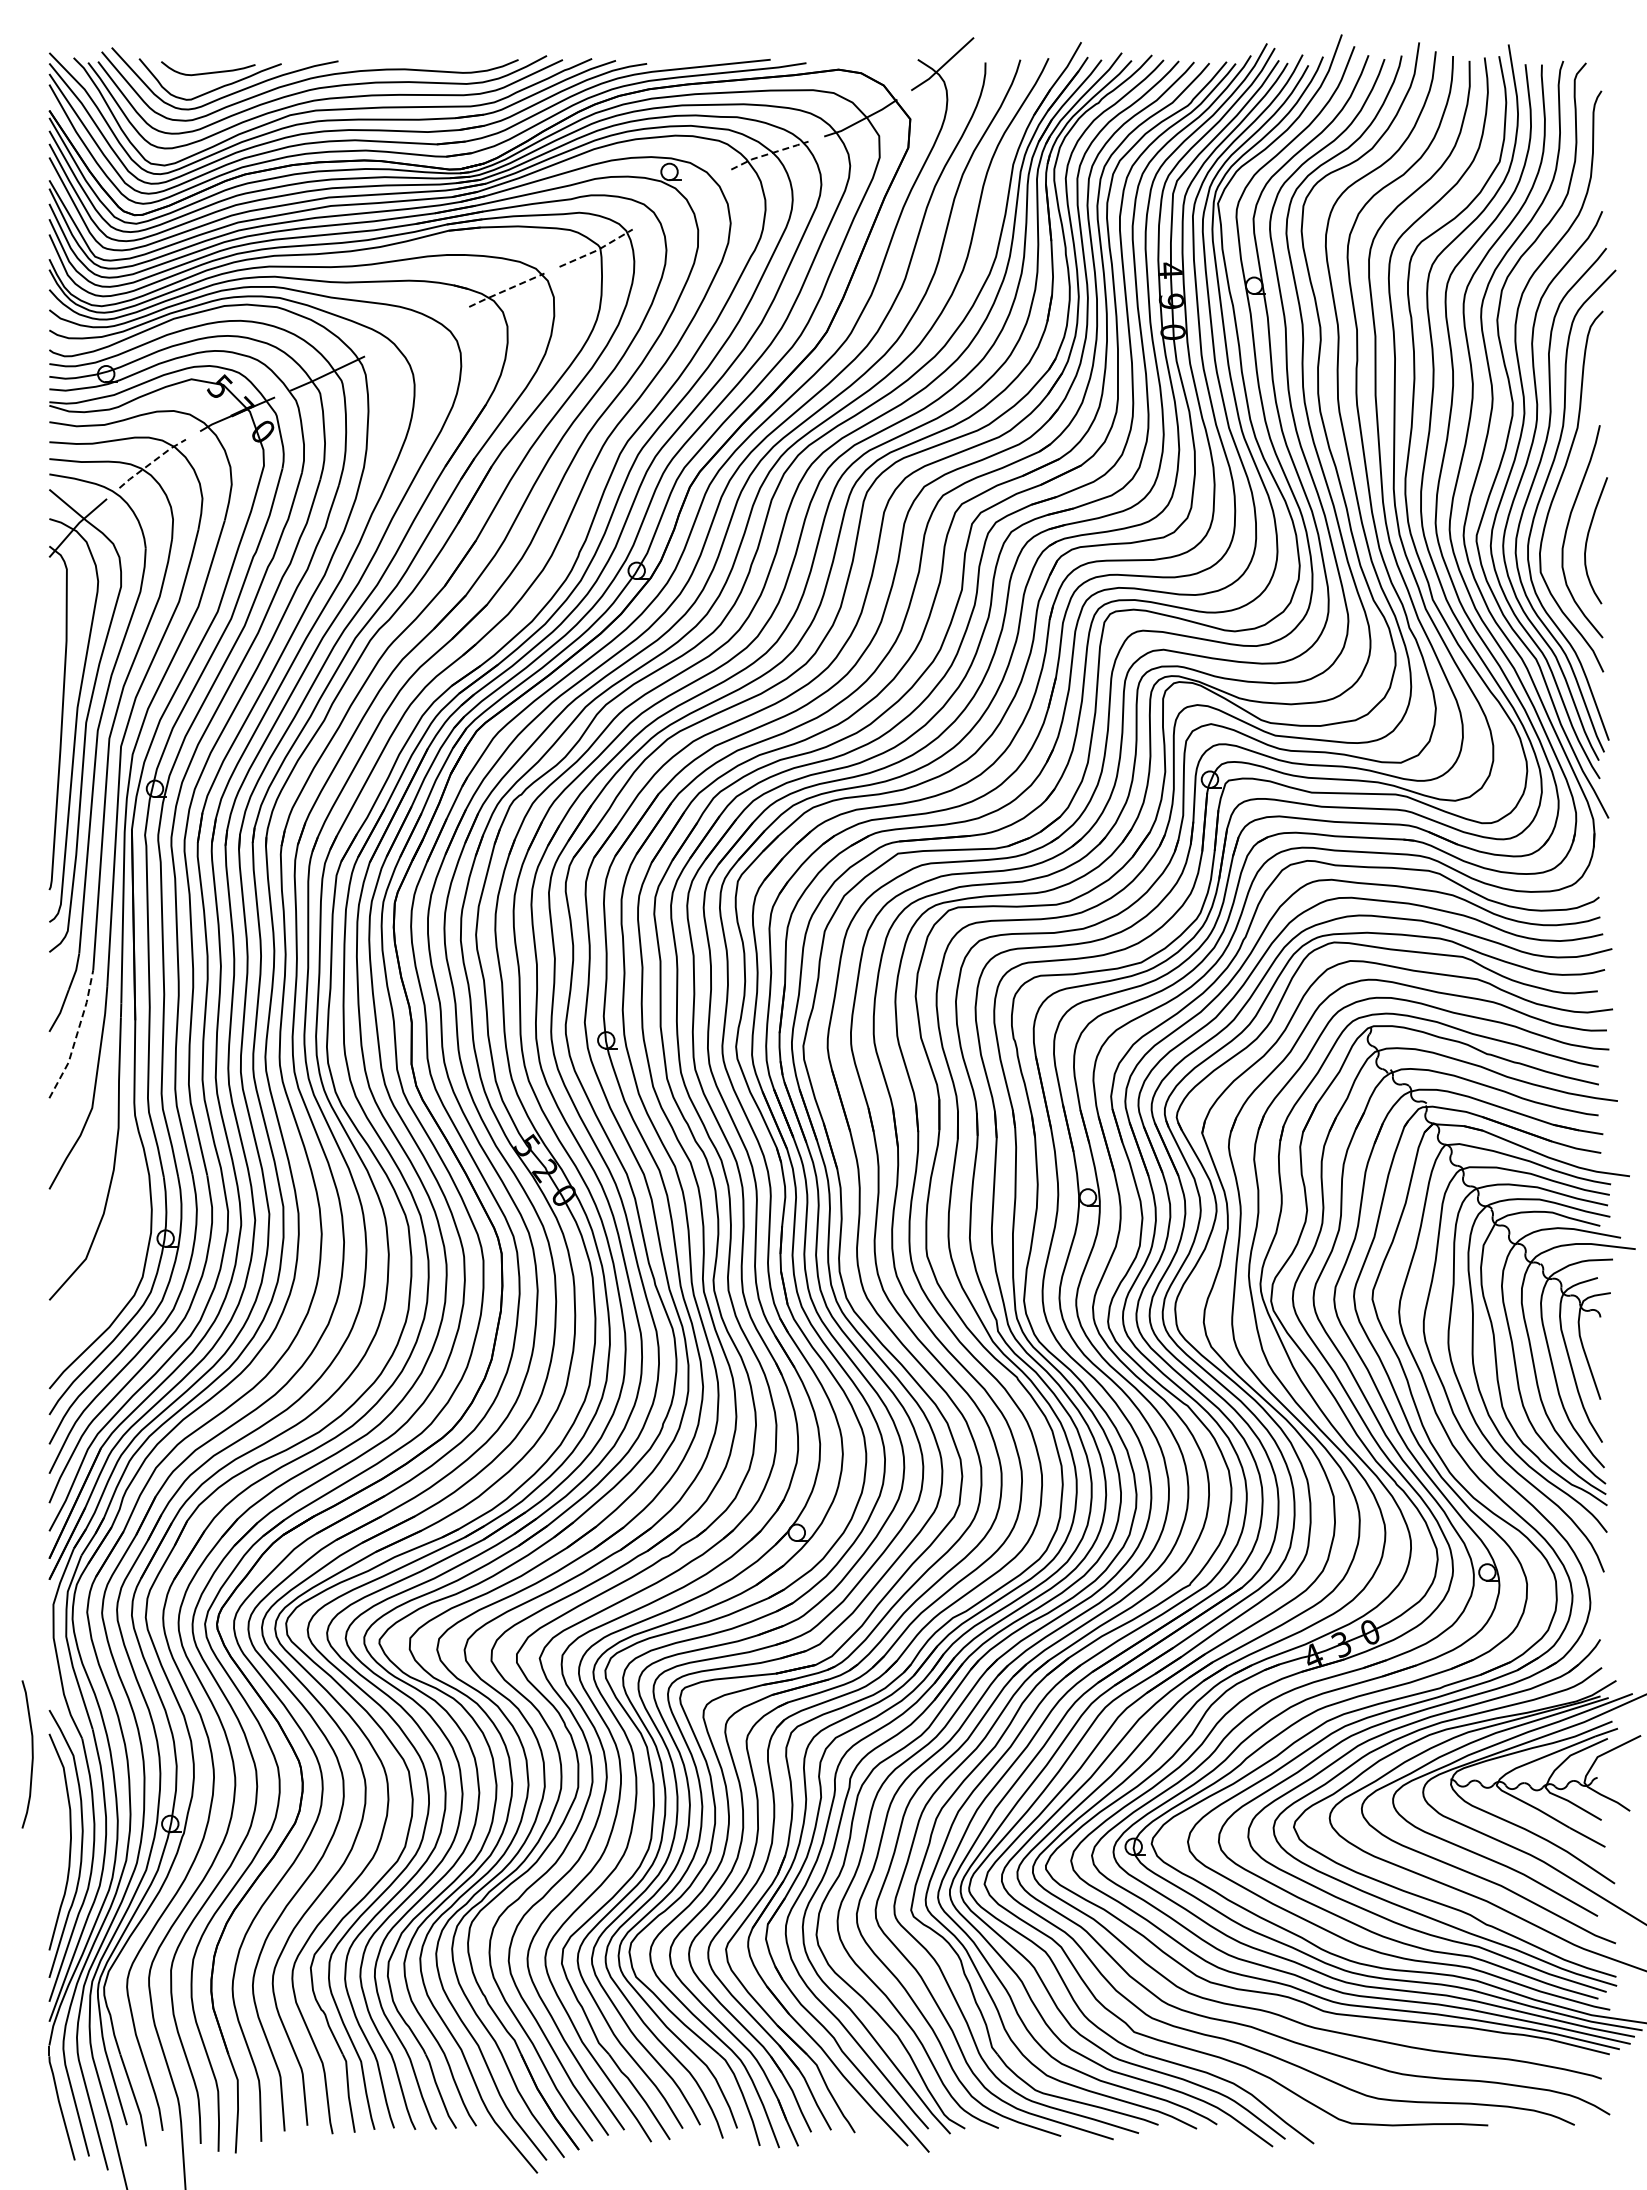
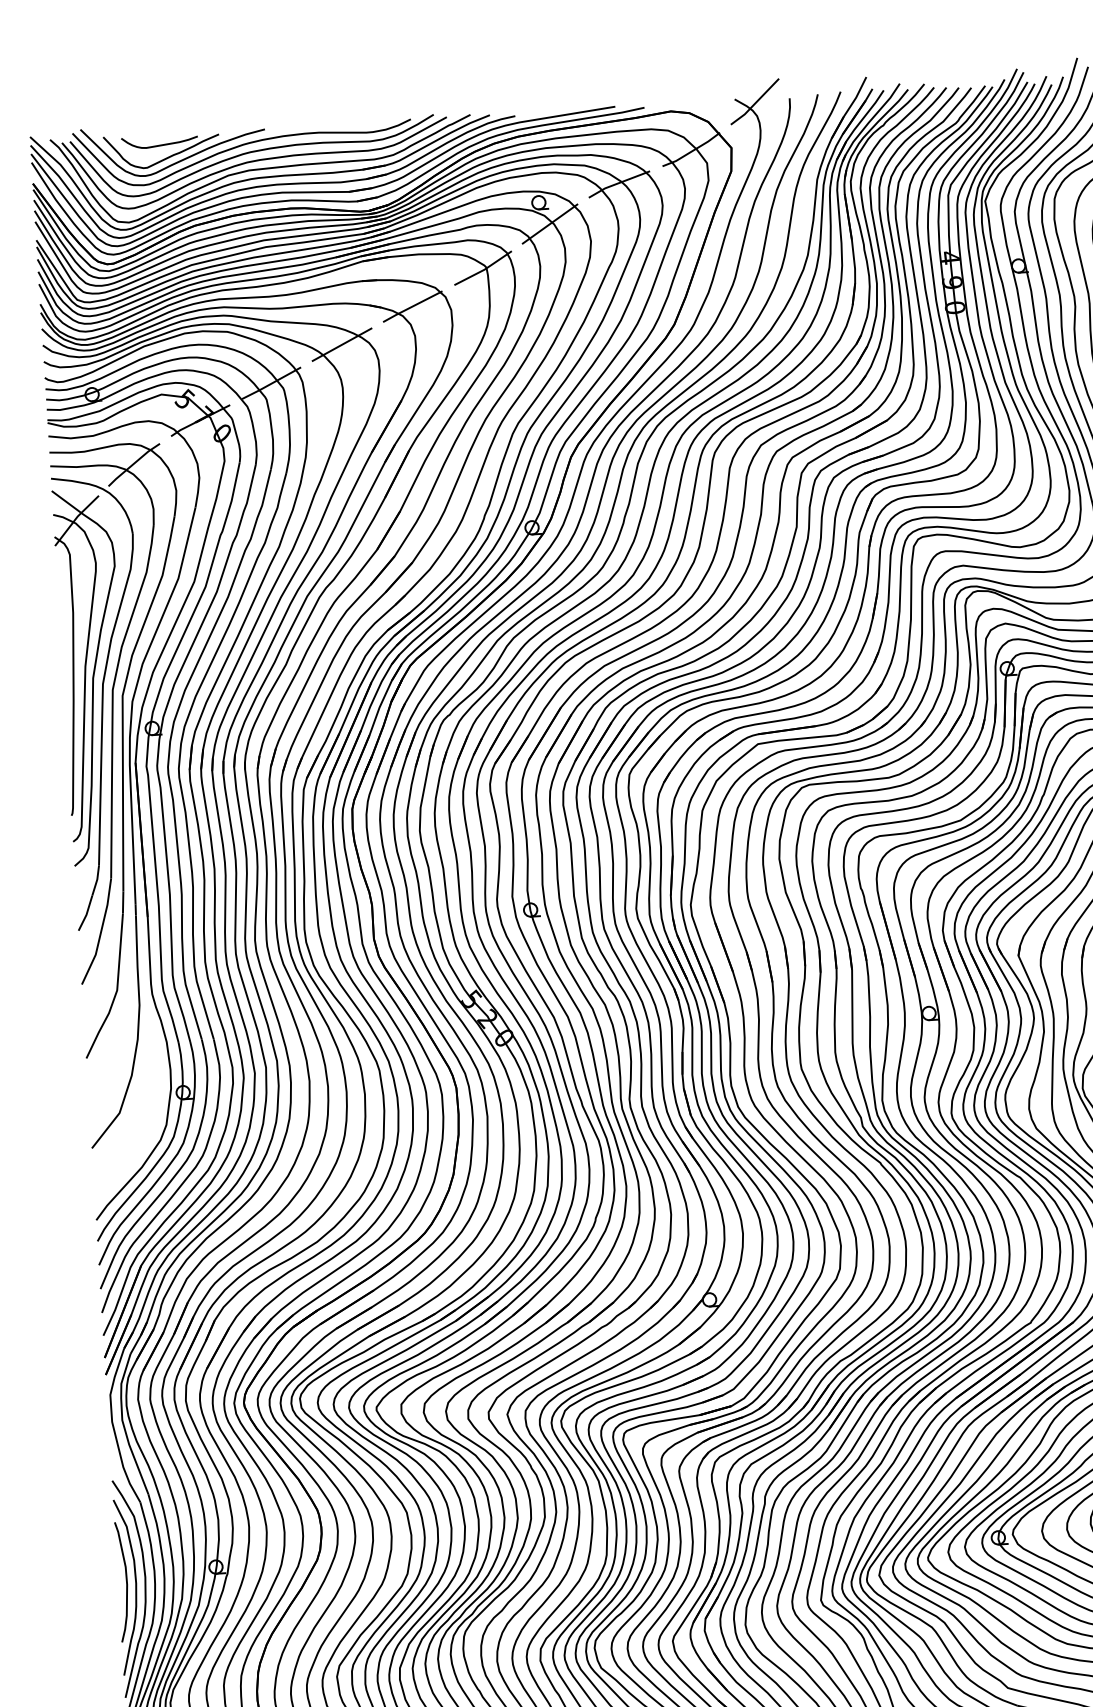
line: (768, 154) -> (618, 183), dashed -> solid
line: (681, 198) -> (549, 223), added
line: (597, 250) -> (484, 269), dashed -> solid
line: (506, 290) -> (412, 306), dashed -> solid
line: (416, 331) -> (341, 344), added
line: (152, 462) -> (134, 463), dashed -> solid
line: (76, 1035) -> (100, 932), dashed -> solid
curve: (31, 1754) -> (125, 1581), moved

